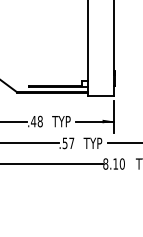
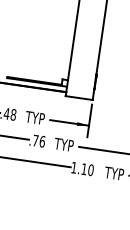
text: (68, 143) -> (39, 141), .57 -> .76
text: (105, 163) -> (73, 167), 8.10 -> 1.10

